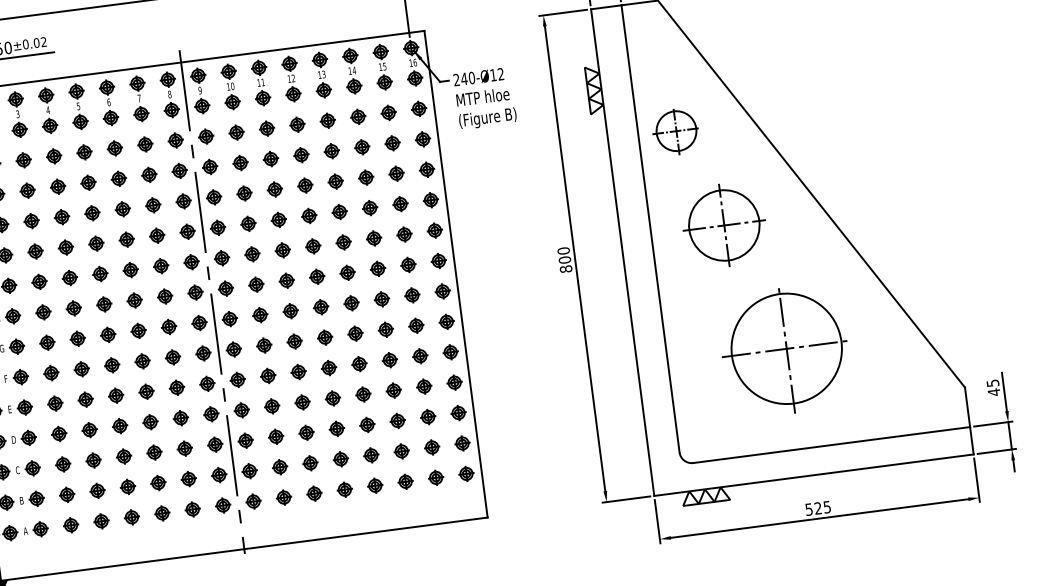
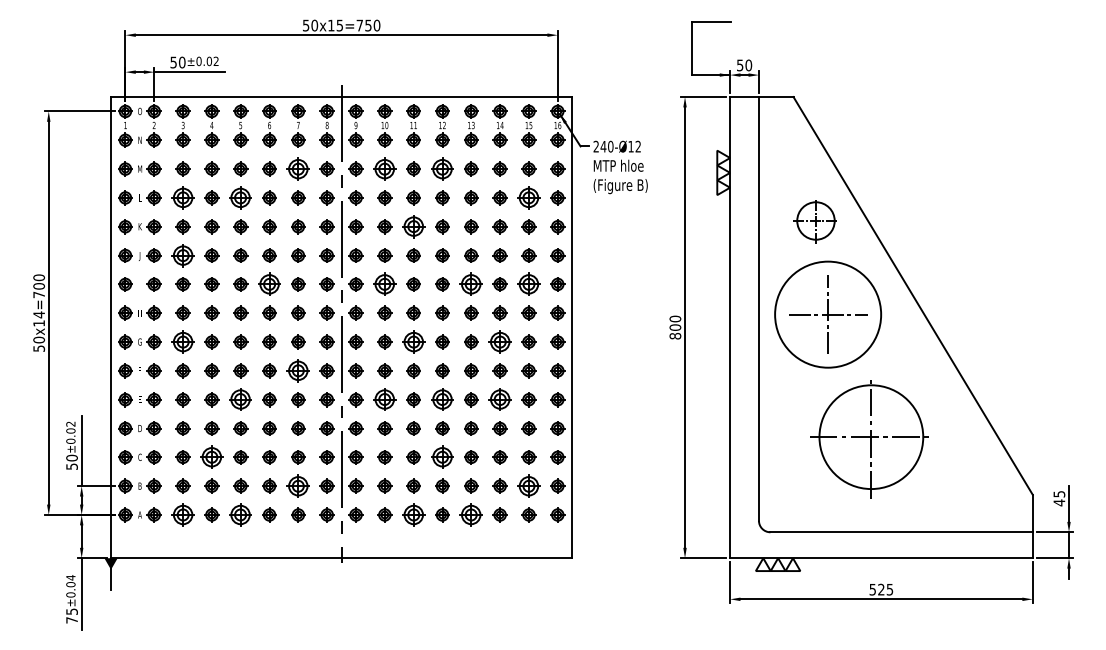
part: (297, 124) -> (442, 168), size x1.6
part: (675, 131) -> (814, 221), moved
part: (236, 132) -> (384, 168), size x1.6
part: (392, 142) -> (528, 197), size x1.6
part: (145, 143) -> (298, 168), size x1.6
part: (88, 182) -> (240, 197), size x1.6
part: (274, 189) -> (413, 226), size x1.6
part: (26, 190) -> (182, 197), size x1.6
circle: (723, 225) -> (827, 314), size x1.6
part: (404, 234) -> (528, 284), size x1.6
part: (343, 242) -> (471, 284), size x1.6
part: (34, 251) -> (182, 255), size x1.6
part: (252, 254) -> (384, 284), size x1.6
part: (130, 270) -> (269, 284), size x1.6
part: (381, 298) -> (499, 341), size x1.6
part: (290, 310) -> (413, 341), size x1.6
part: (46, 342) -> (182, 341), size x1.6
part: (173, 356) -> (298, 370), size x1.6
part: (389, 360) -> (499, 399), size x1.6
part: (329, 367) -> (442, 399), size x1.6
part: (267, 375) -> (384, 399), size x1.6
part: (115, 395) -> (240, 399), size x1.6
part: (336, 429) -> (442, 457), size x1.6
part: (431, 446) -> (528, 485), size x1.6
part: (93, 460) -> (211, 457), size x1.6
part: (188, 478) -> (298, 485), size x1.6
part: (375, 485) -> (471, 514), size x1.6
part: (314, 493) -> (413, 514), size x1.6
part: (131, 516) -> (240, 514), size x1.6
part: (70, 524) -> (182, 514), size x1.6

